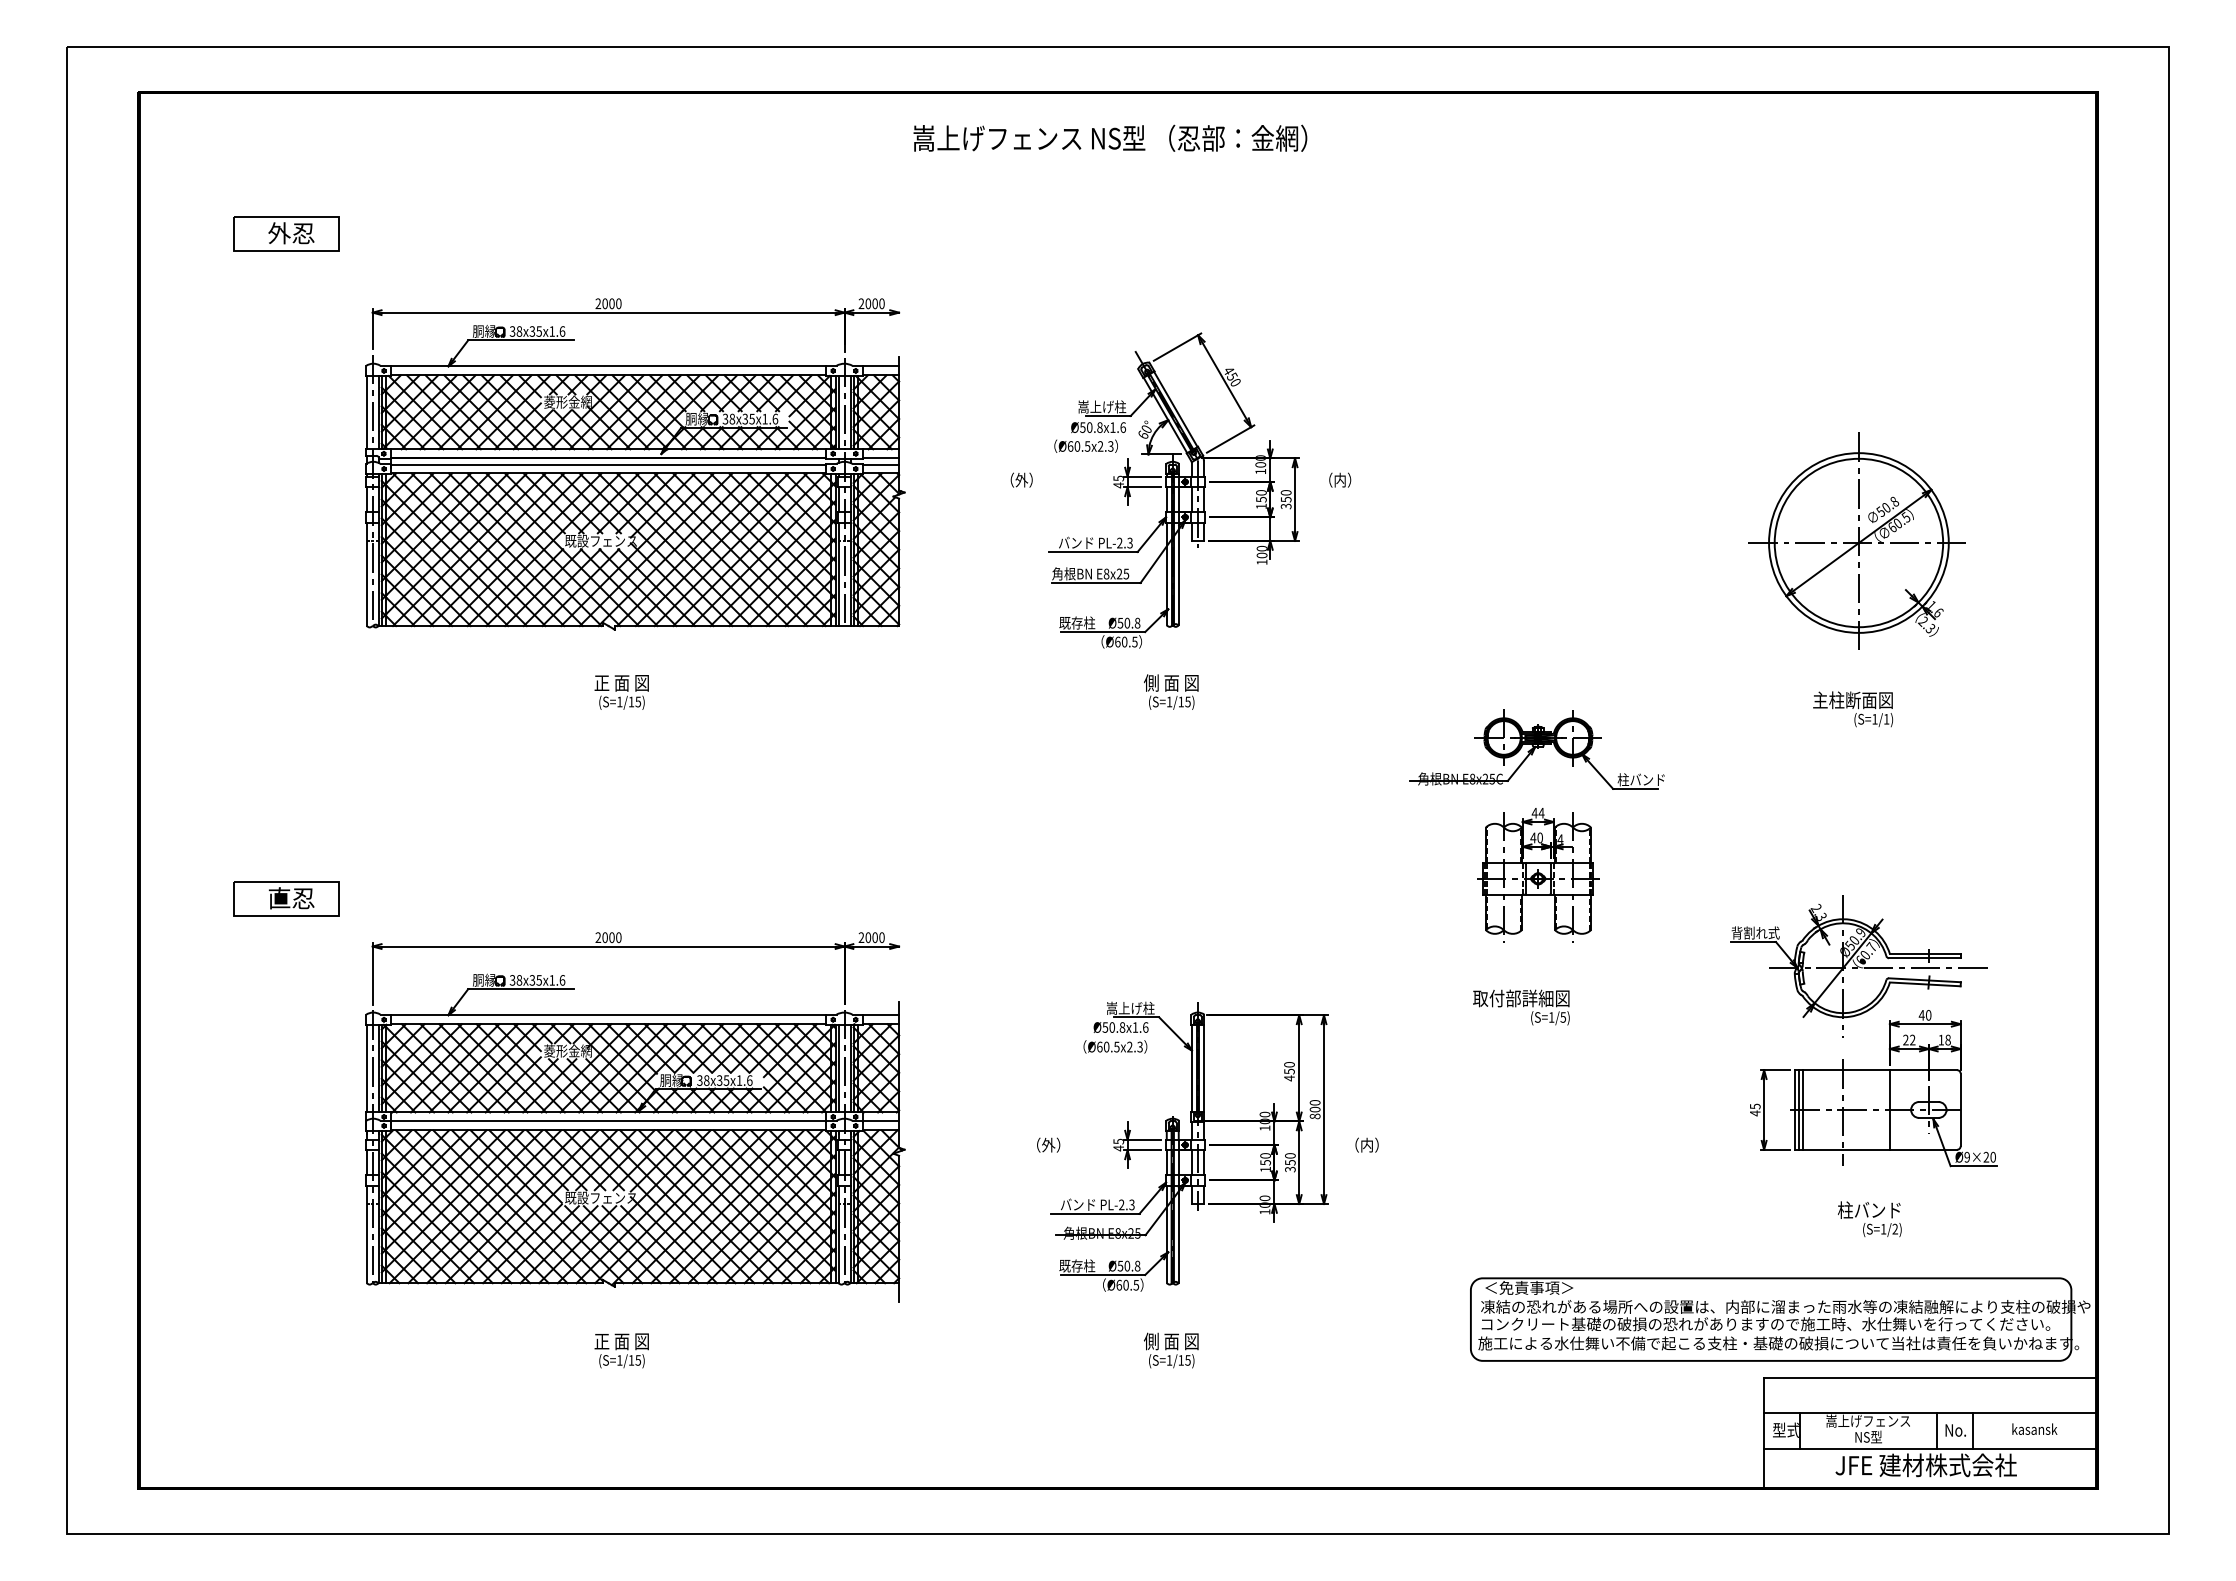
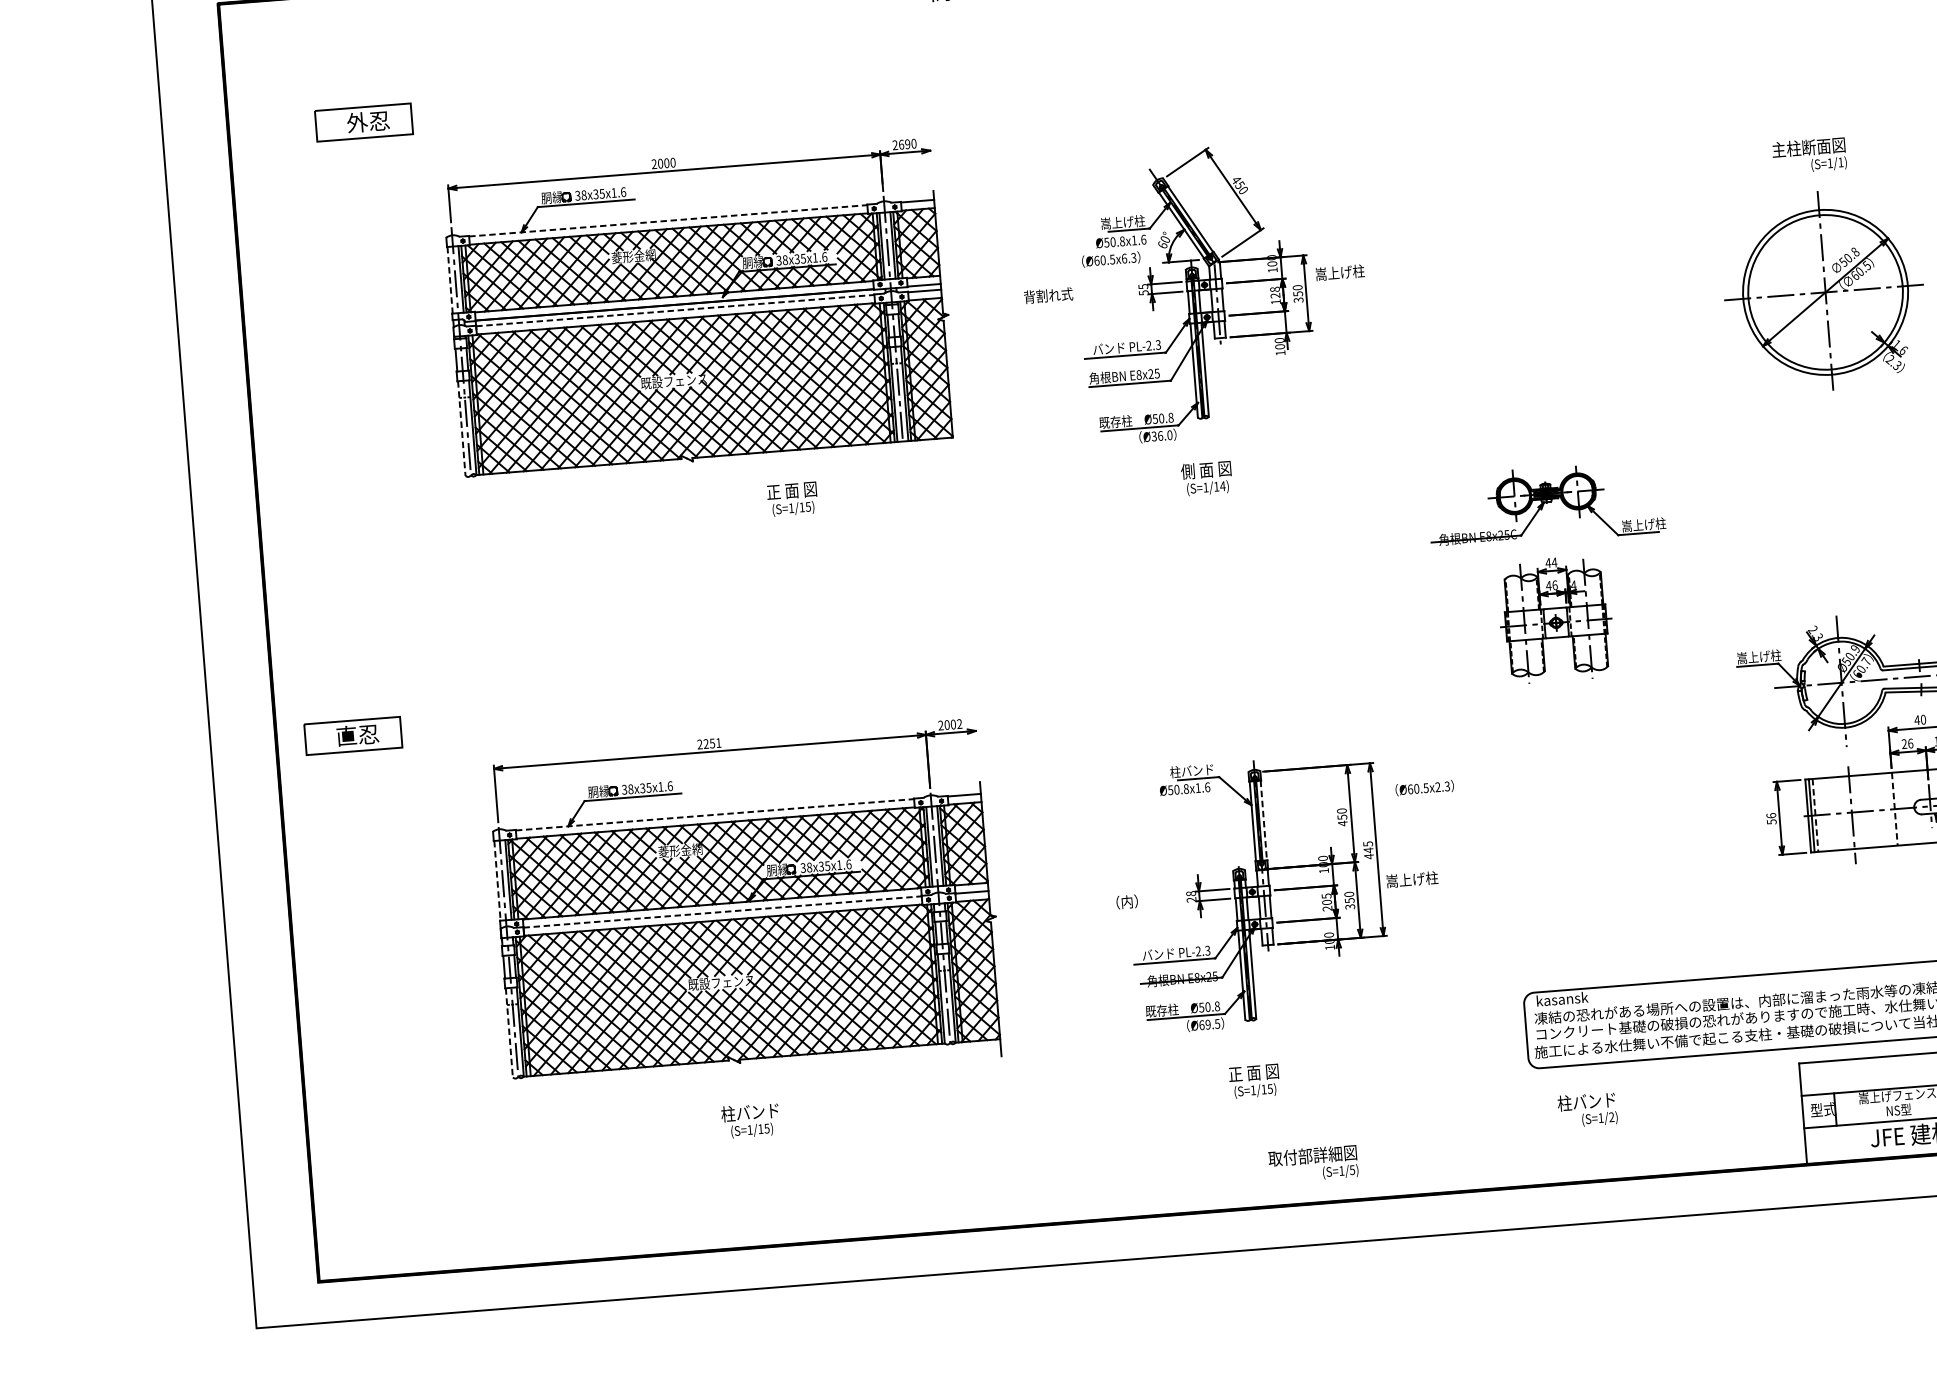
text: (871, 303) -> (904, 144), 2000 -> 2690
line: (609, 366) -> (669, 220), solid -> dashed
line: (366, 412) -> (449, 280), solid -> dashed
text: (1100, 446) -> (1124, 258), Ø60.5x2.3 -> Ø60.5x6.3
line: (609, 464) -> (676, 310), solid -> dashed
text: (1014, 479) -> (1047, 295), （外） -> 背割れ式
text: (1333, 479) -> (1340, 272), （内） -> 嵩上げ柱
text: (1118, 485) -> (1143, 293), 45 -> 55
text: (1261, 496) -> (1275, 292), 150 -> 128
line: (366, 574) -> (461, 428), solid -> dashed
text: (1126, 641) -> (1162, 435), Ø60.5 -> Ø36.0
text: (621, 692) -> (792, 499), moved
text: (1187, 701) -> (1222, 485), (S=1/15) -> (S=1/14)
text: (1852, 709) -> (1808, 155), moved
text: (1641, 779) -> (1643, 524), 柱バンド -> 嵩上げ柱
text: (1540, 837) -> (1555, 584), 40 -> 46
part: (286, 898) -> (353, 735), moved
text: (1755, 932) -> (1758, 656), 背割れ式 -> 嵩上げ柱
text: (611, 937) -> (712, 743), 2000 -> 2251
text: (881, 937) -> (959, 723), 2000 -> 2002
text: (1130, 1007) -> (1192, 770), 嵩上げ柱 -> 柱バンド
text: (1521, 1007) -> (1313, 1164), moved
line: (609, 1015) -> (715, 814), solid -> dashed
text: (1912, 1039) -> (1910, 743), 22 -> 26
text: (1115, 1046) -> (1424, 787), moved
line: (366, 1068) -> (497, 880), solid -> dashed
line: (1203, 1068) -> (1263, 820), solid -> dashed
text: (1314, 1109) -> (1368, 850), 800 -> 445
text: (1754, 1109) -> (1770, 818), 45 -> 56
line: (1803, 1109) -> (1815, 814), solid -> dashed
line: (1889, 1109) -> (1894, 808), solid -> dashed
line: (609, 1121) -> (723, 912), solid -> dashed
text: (1048, 1144) -> (1127, 901), （外） -> （内）
text: (1118, 1144) -> (1191, 896), 45 -> 28
text: (1360, 1144) -> (1412, 878), （内） -> 嵩上げ柱
text: (1265, 1162) -> (1326, 902), 150 -> 205
text: (1869, 1219) -> (1587, 1110), moved
line: (366, 1234) -> (509, 1032), solid -> dashed
text: (1125, 1285) -> (1207, 1024), Ø60.5 -> Ø69.5
text: (1529, 1287) -> (1577, 997), ＜免責事項＞ -> kasansk
text: (620, 1341) -> (749, 1112), 正 面 図 -> 柱バンド
text: (1150, 1341) -> (1234, 1074), 側 面 図 -> 正 面 図

